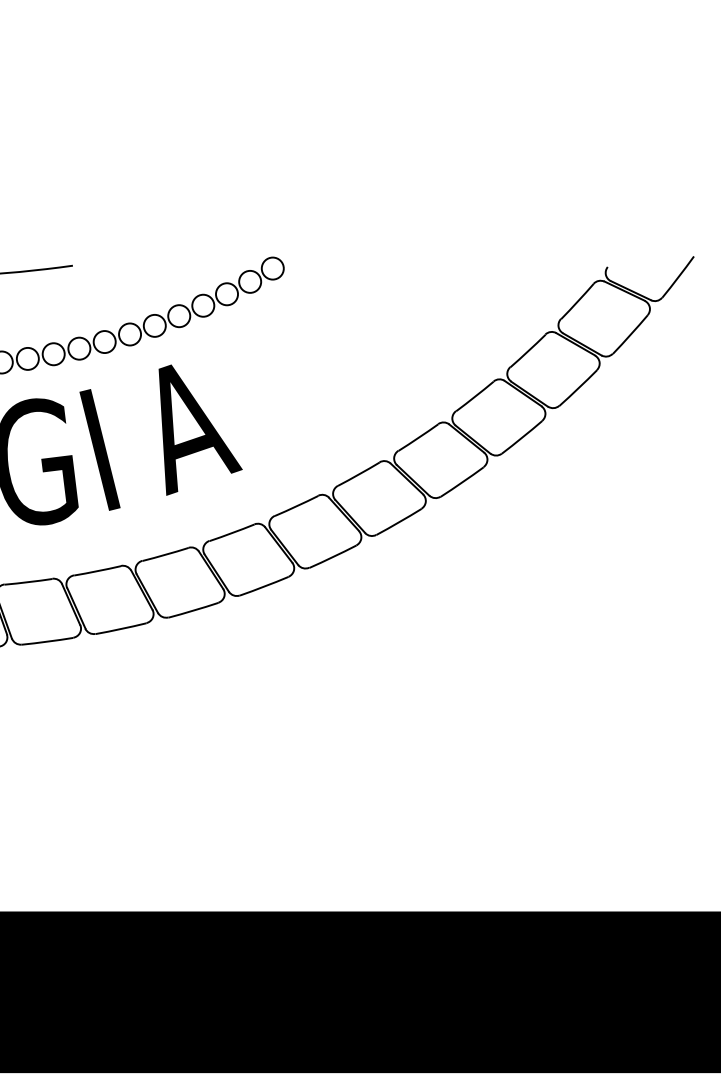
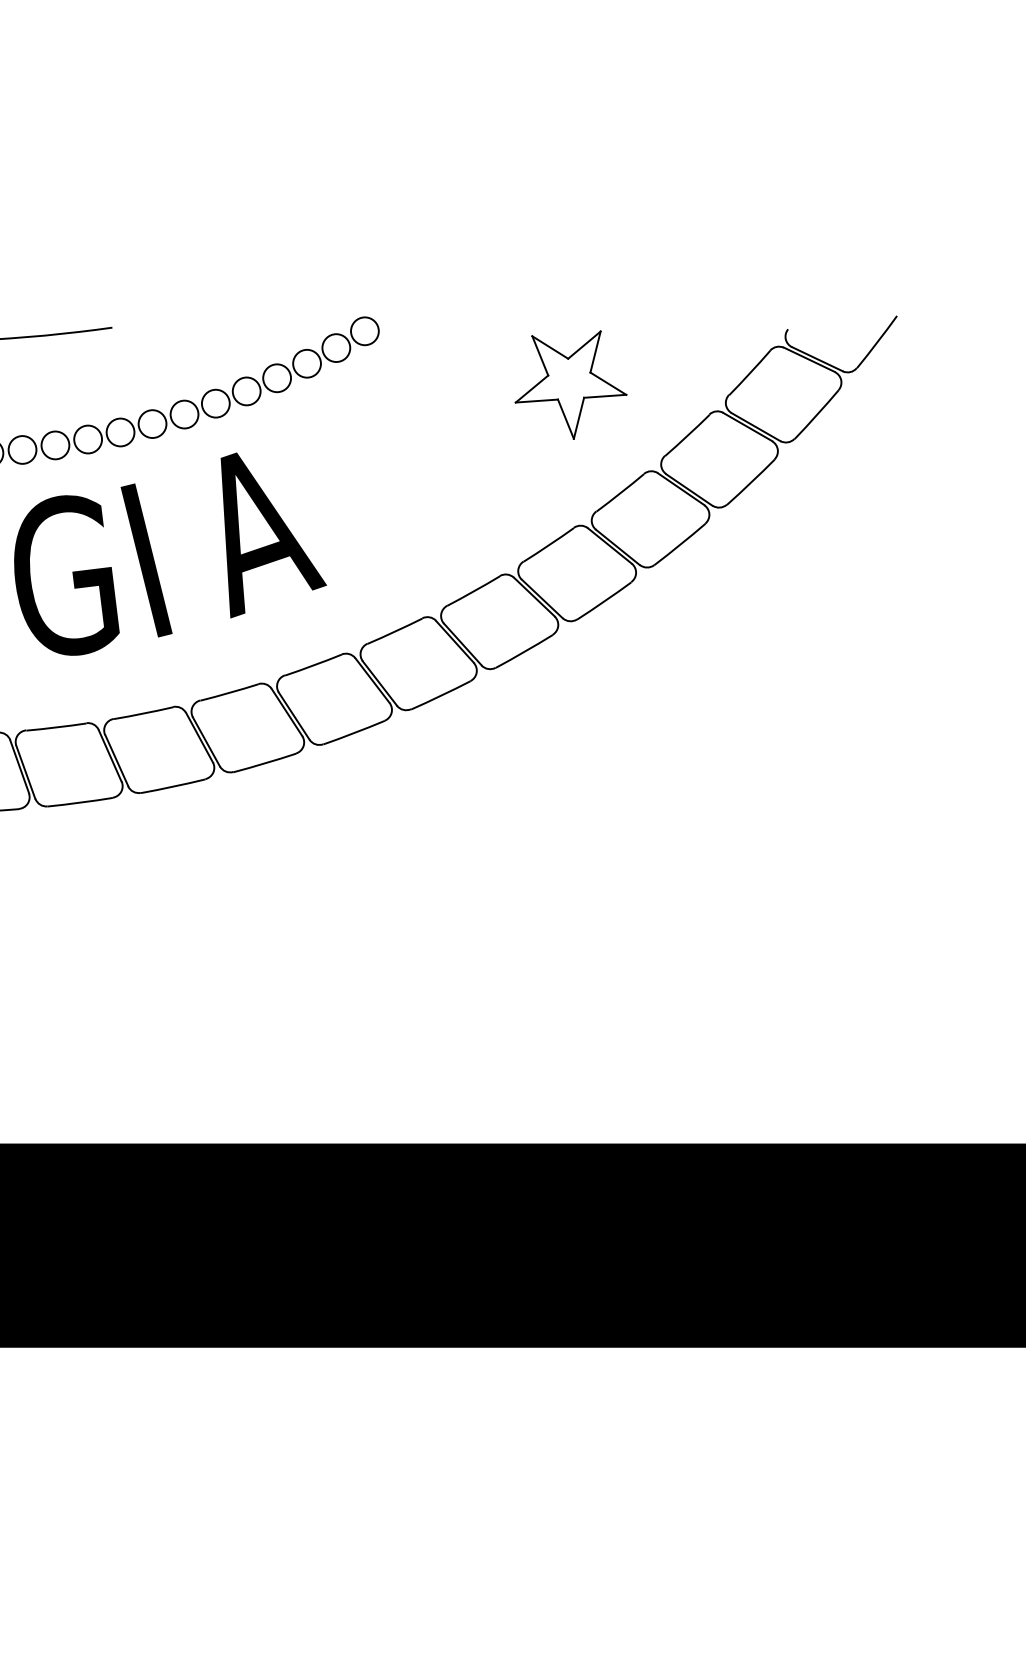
part: (435, 310) -> (570, 384), added

